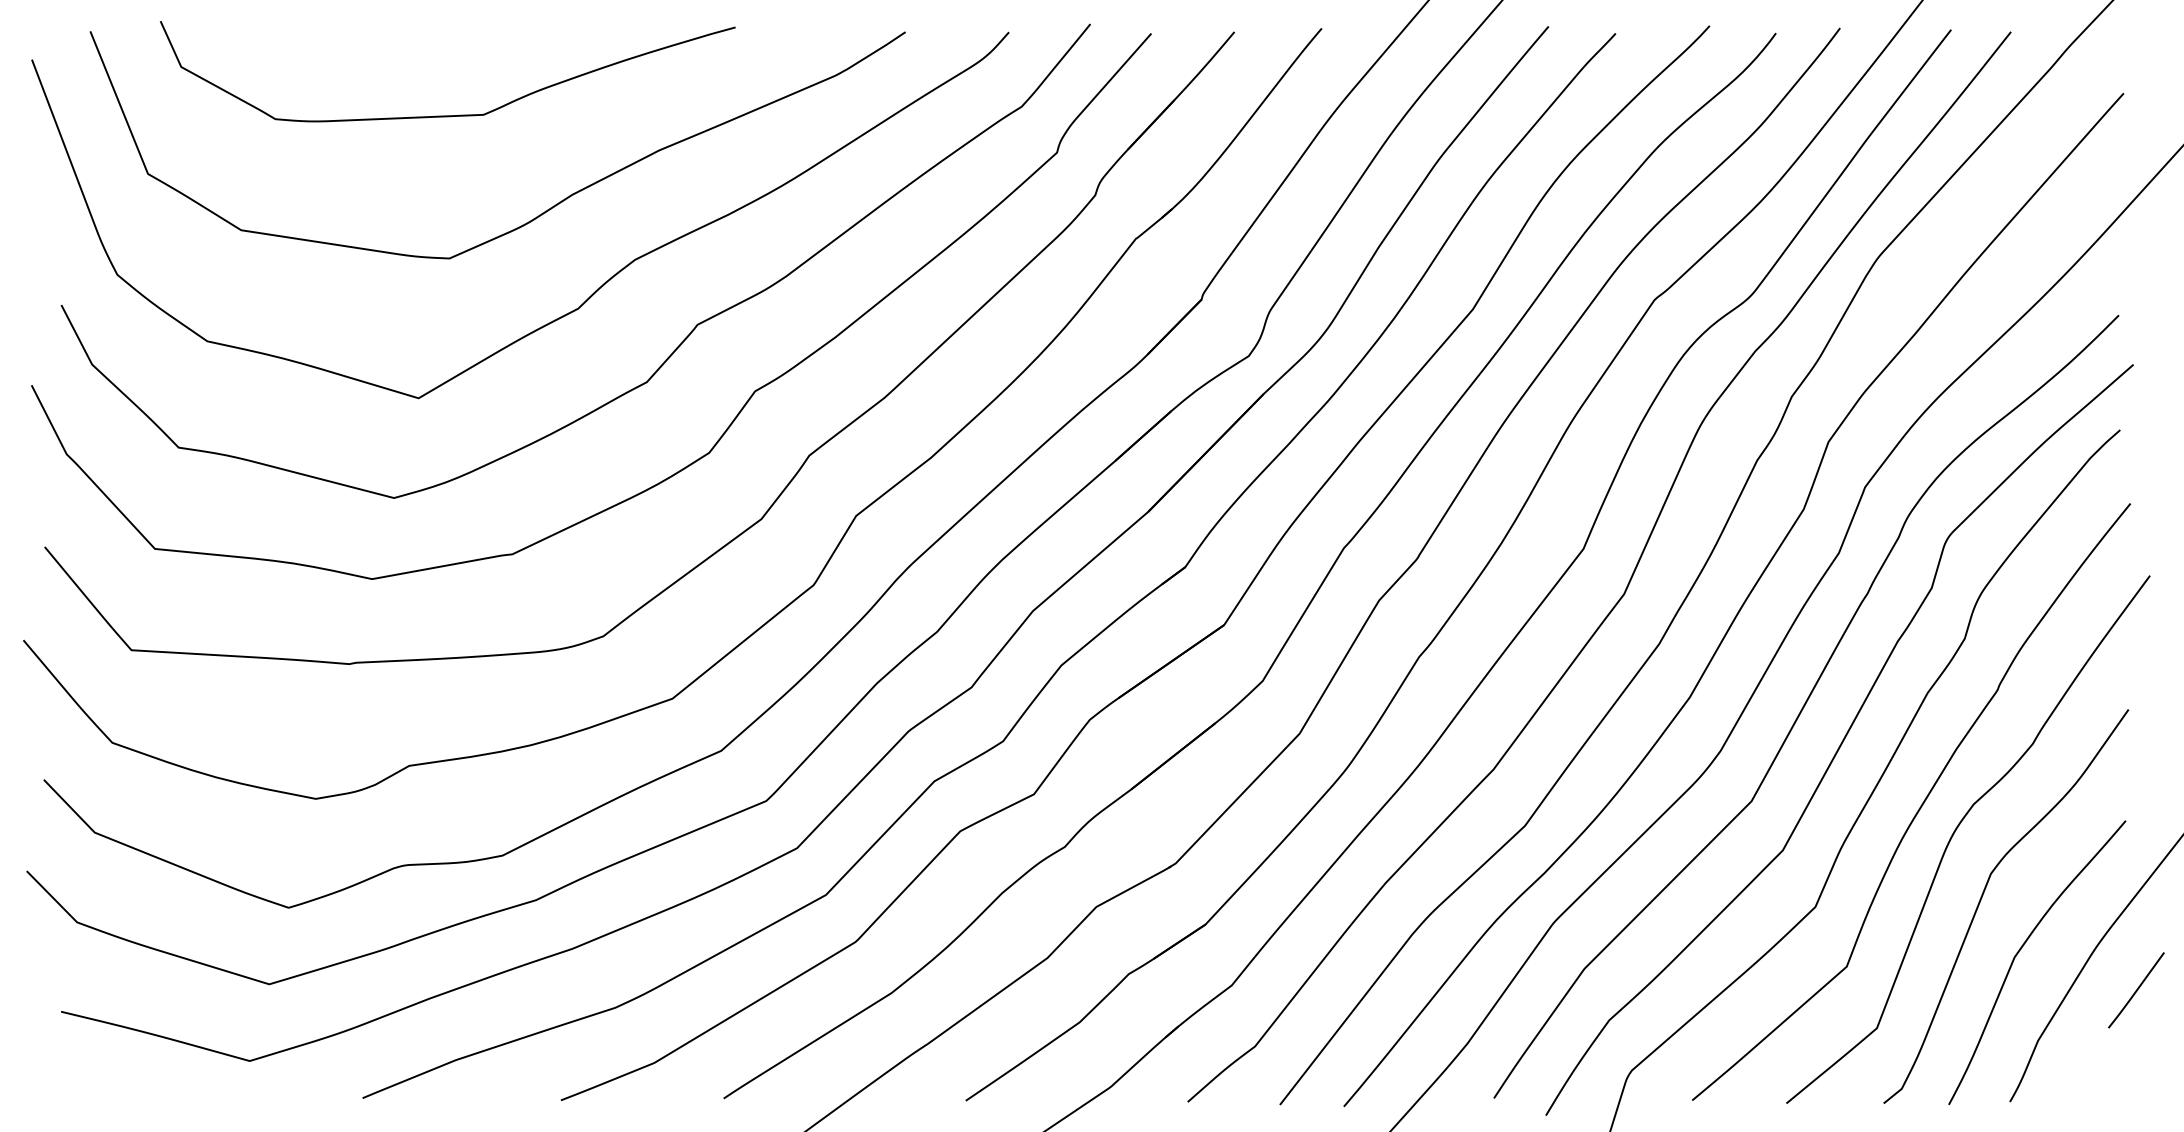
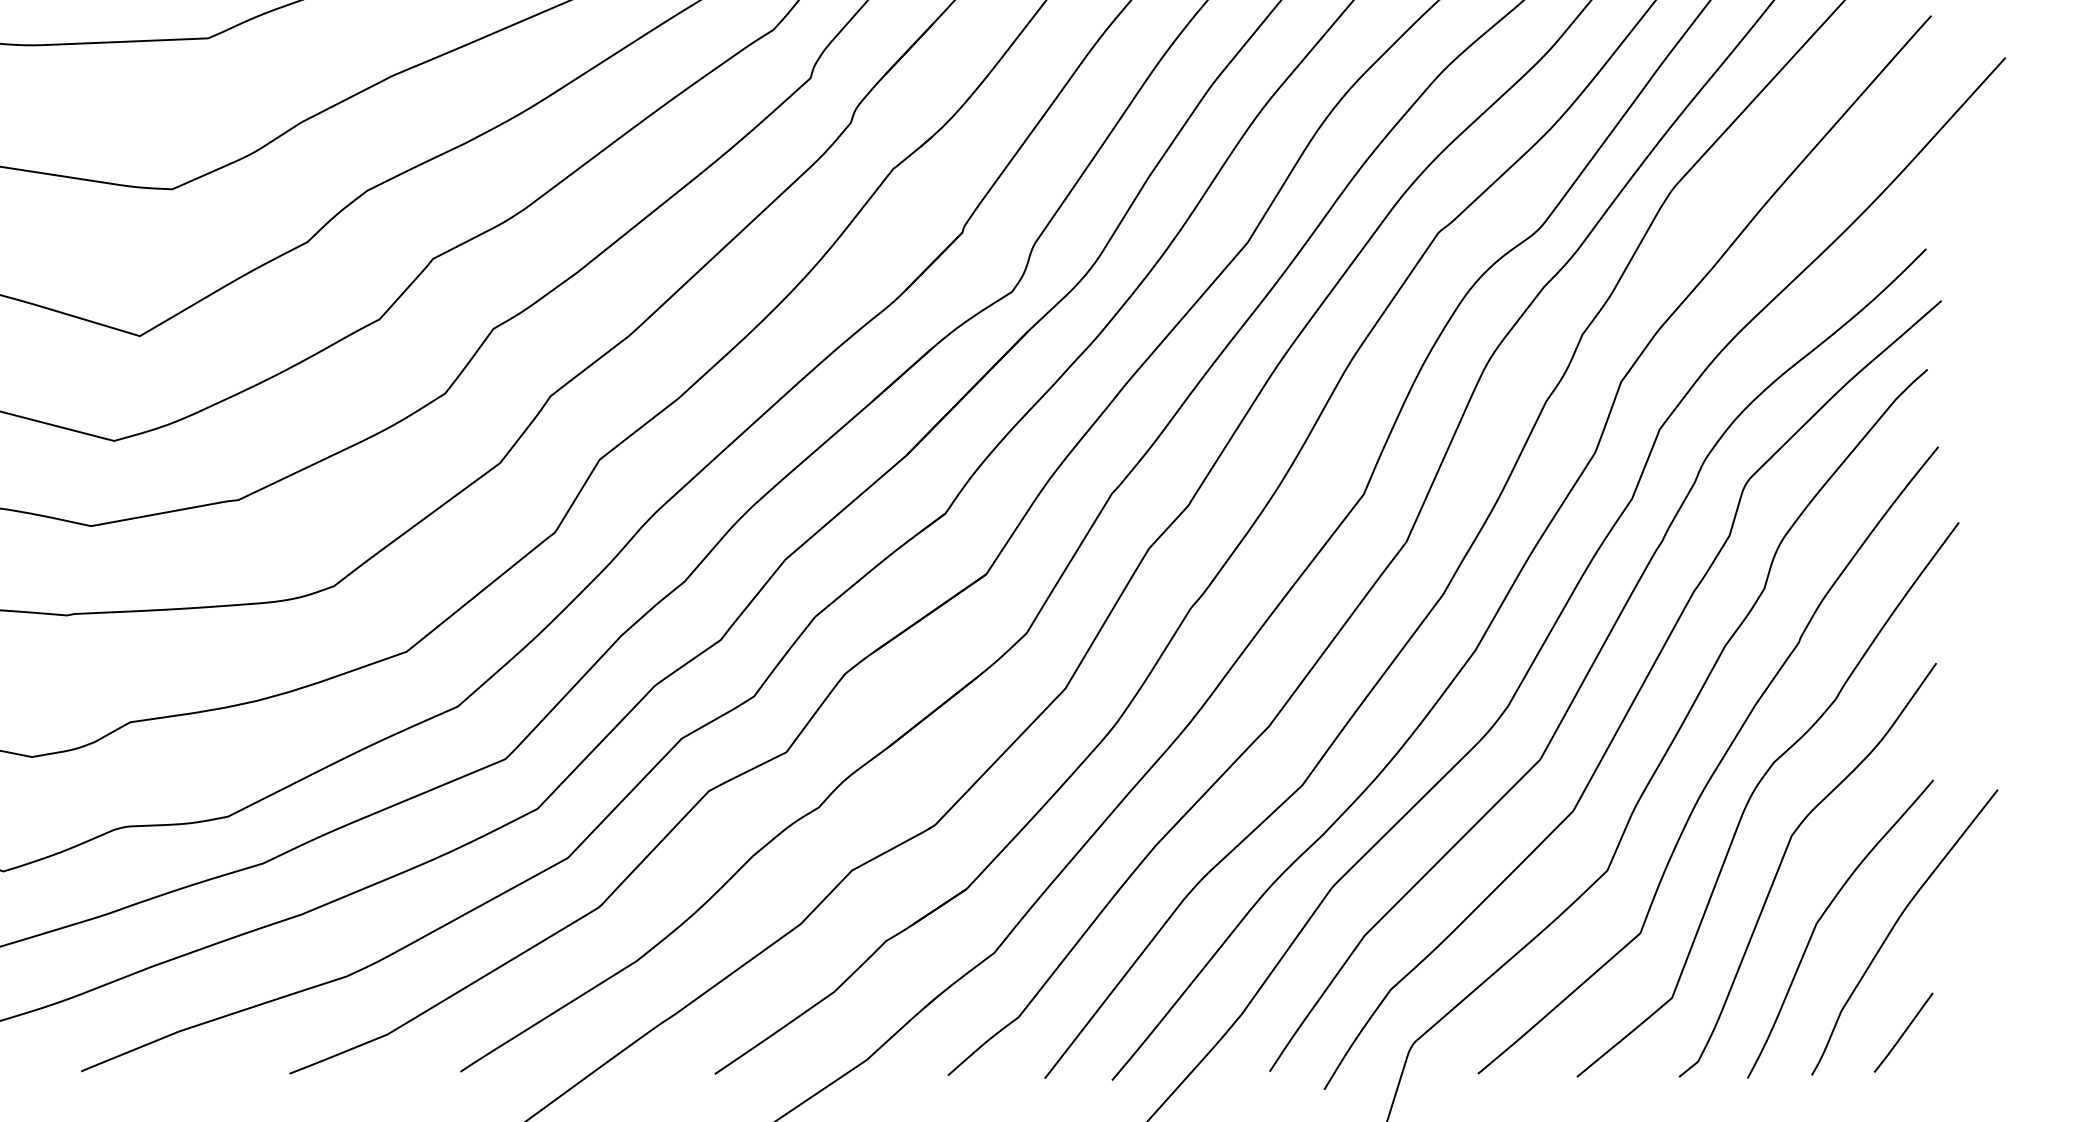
line: (2136, 990) -> (1903, 1032), moved

